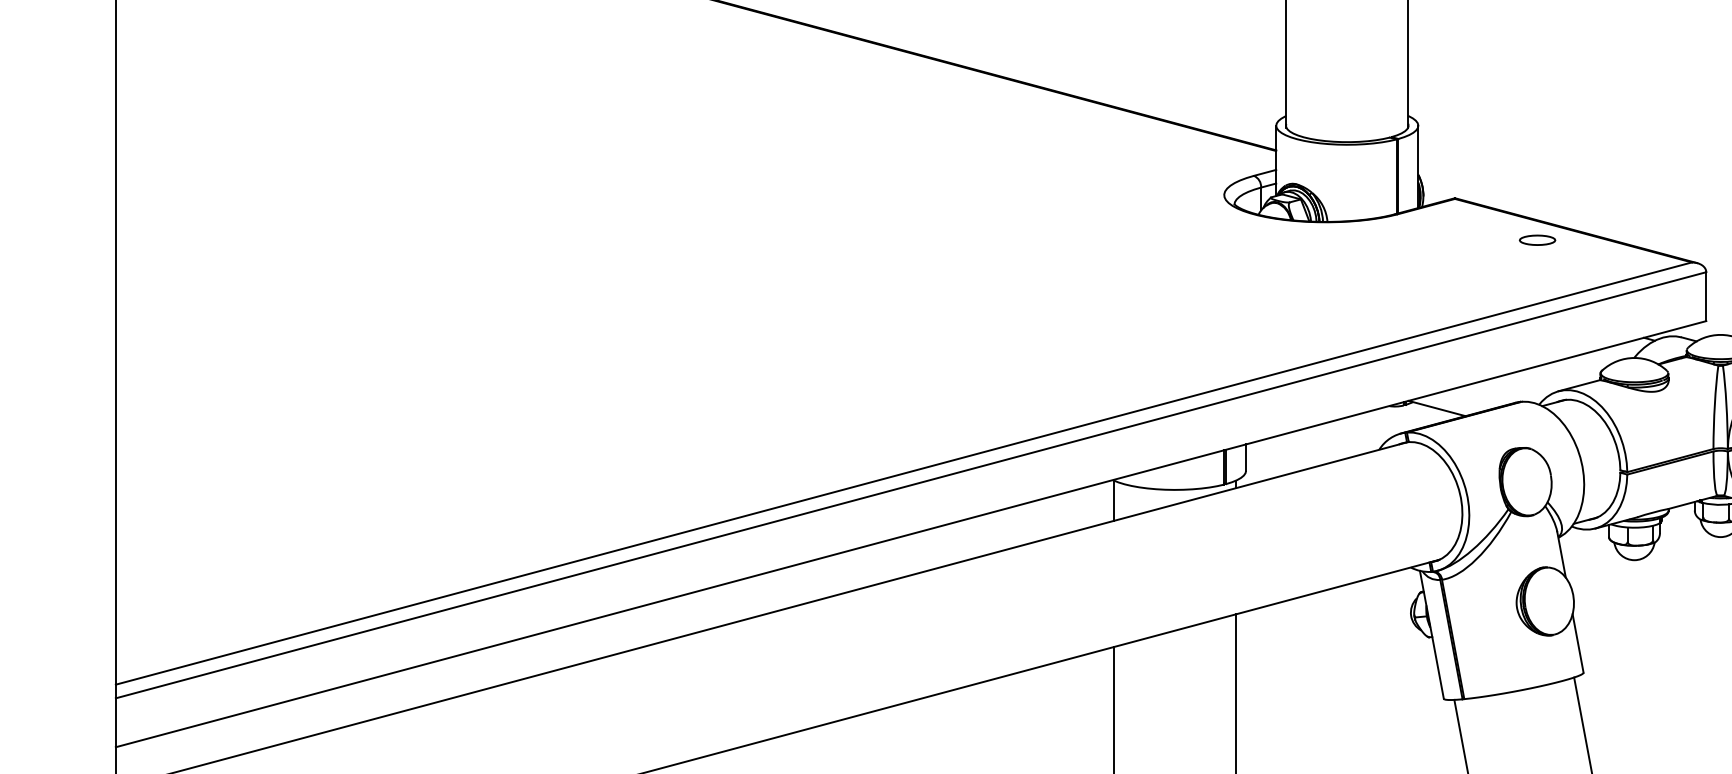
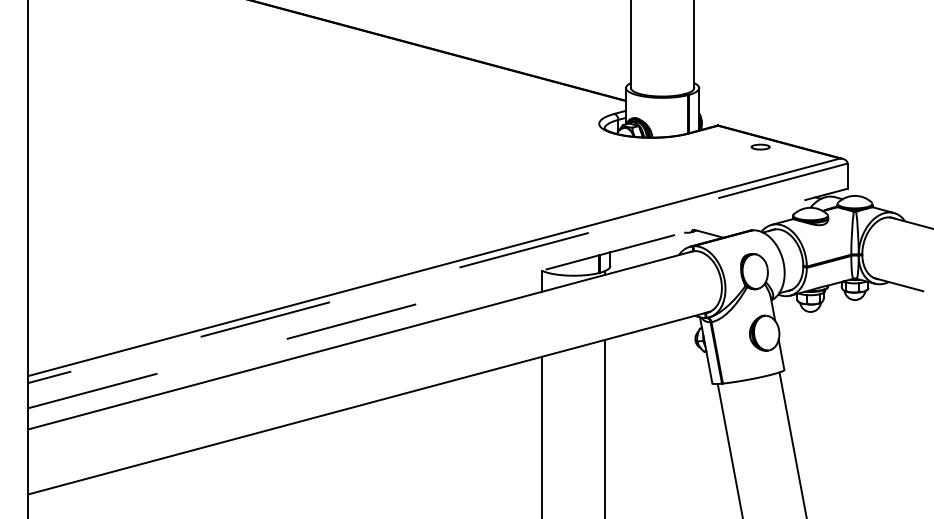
line: (910, 485) -> (437, 273), solid -> dashed
line: (912, 534) -> (438, 298), solid -> dashed

